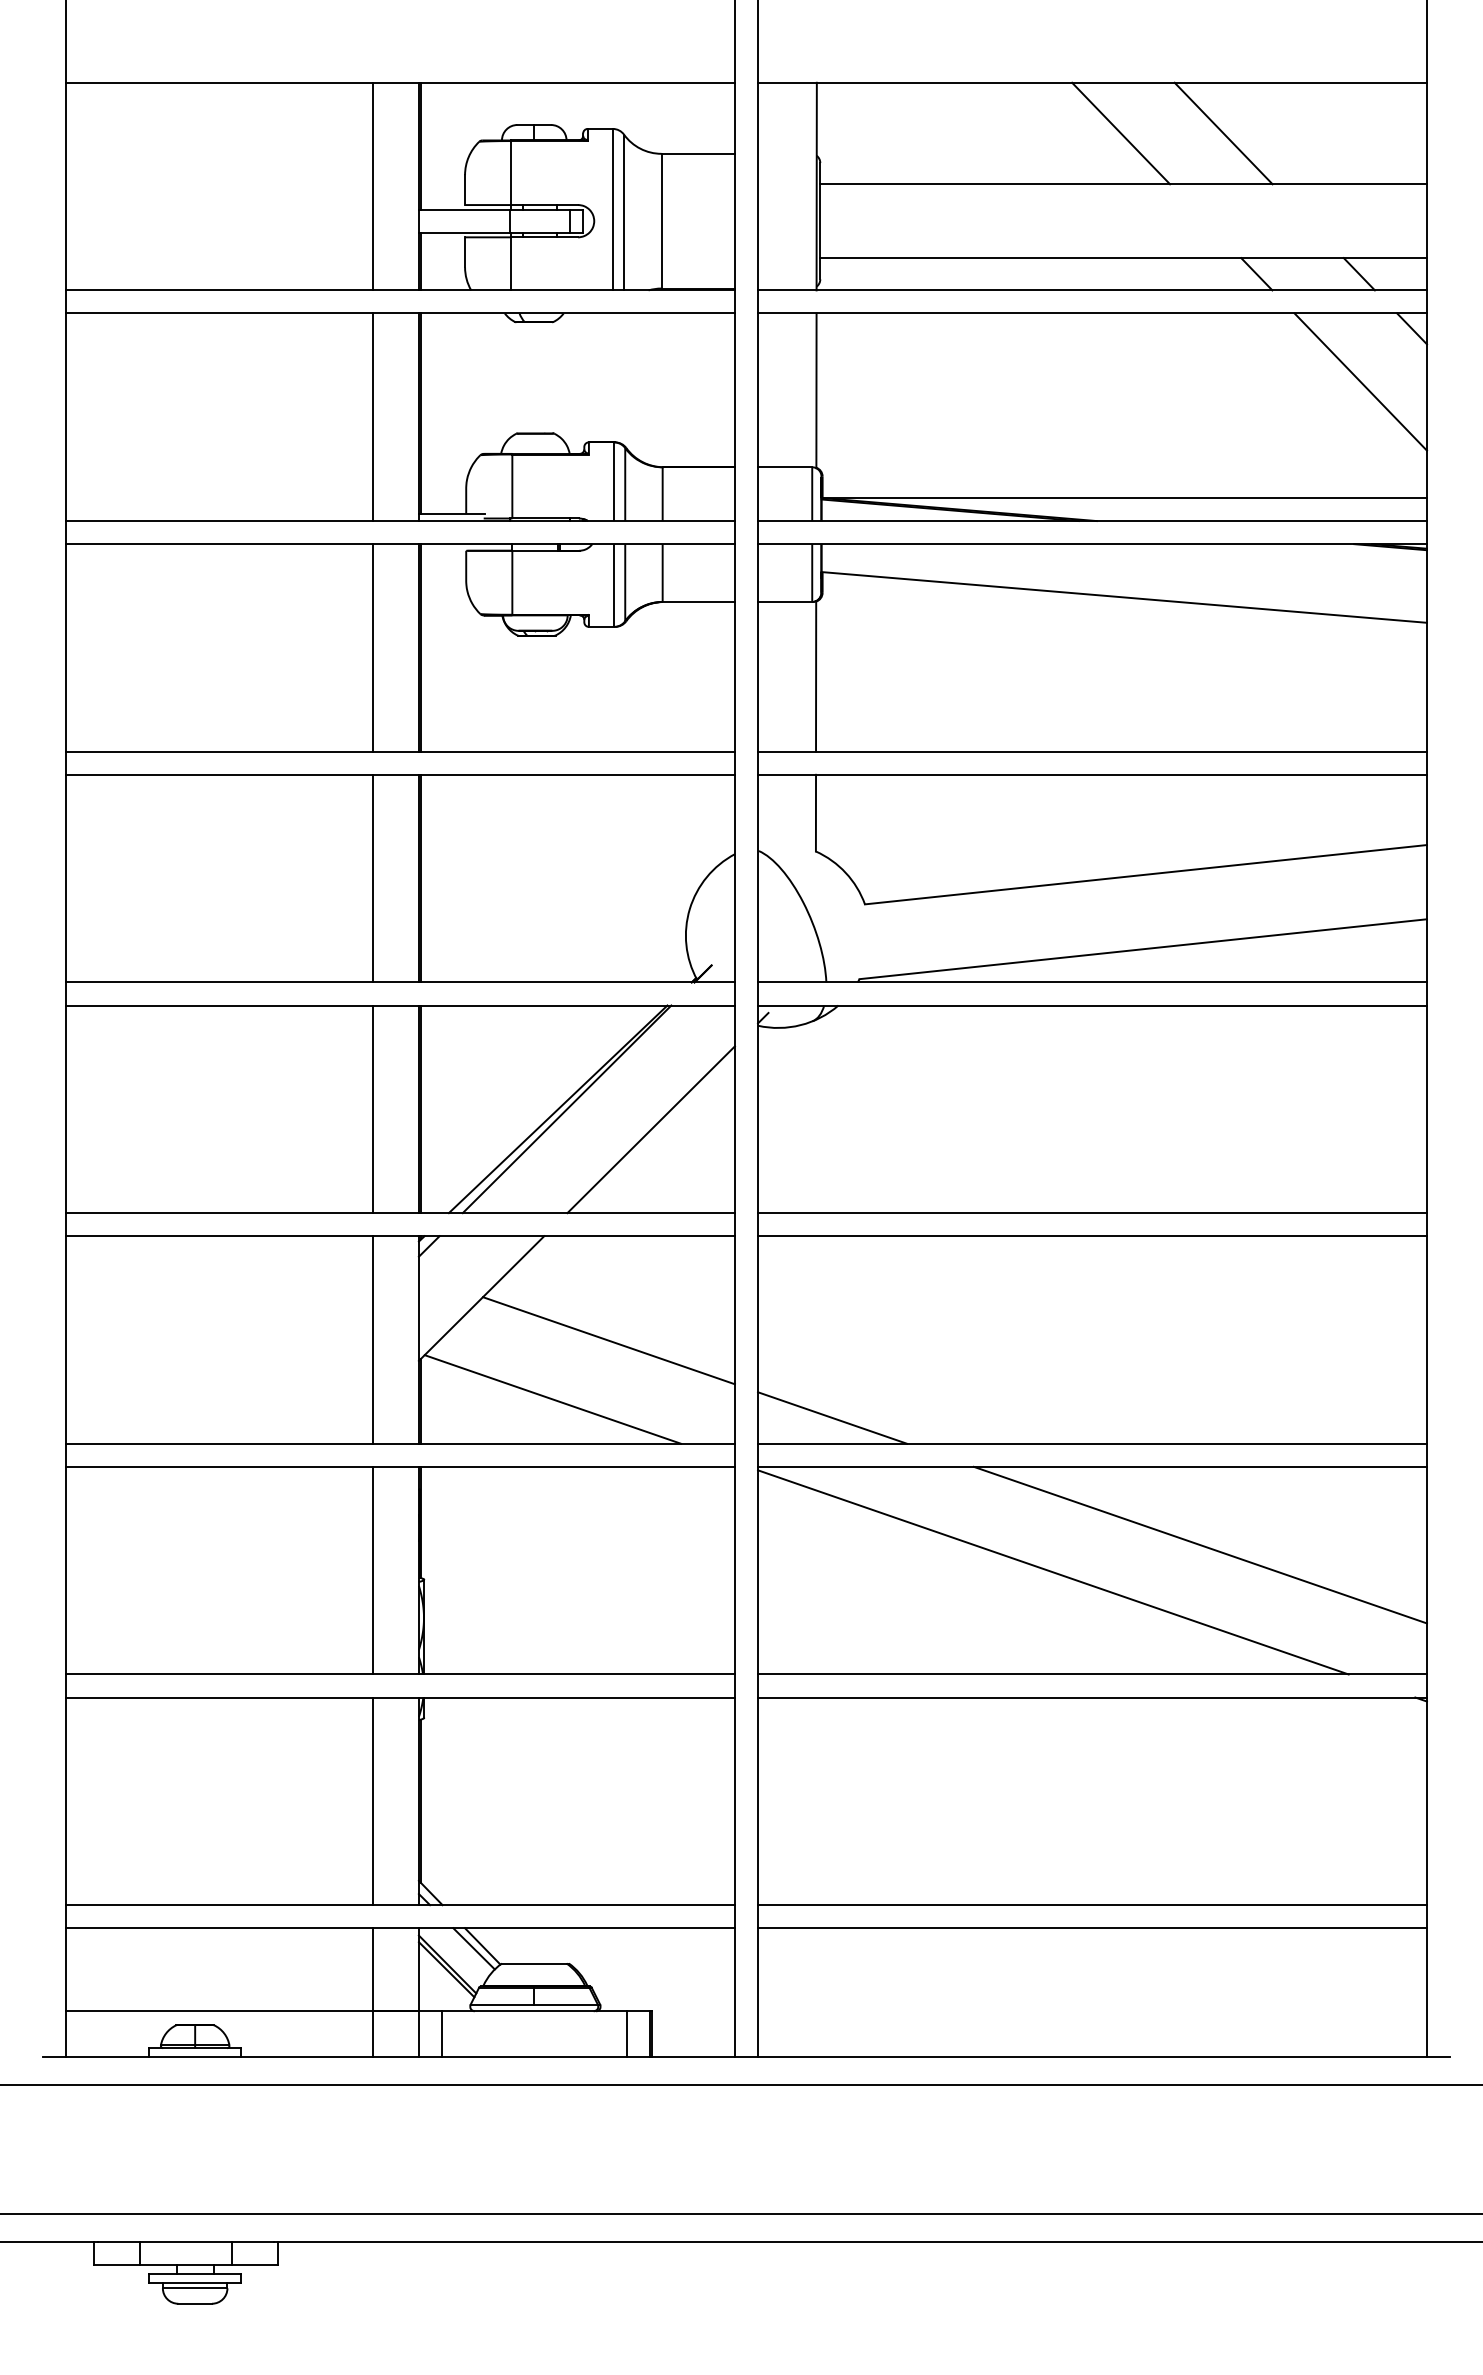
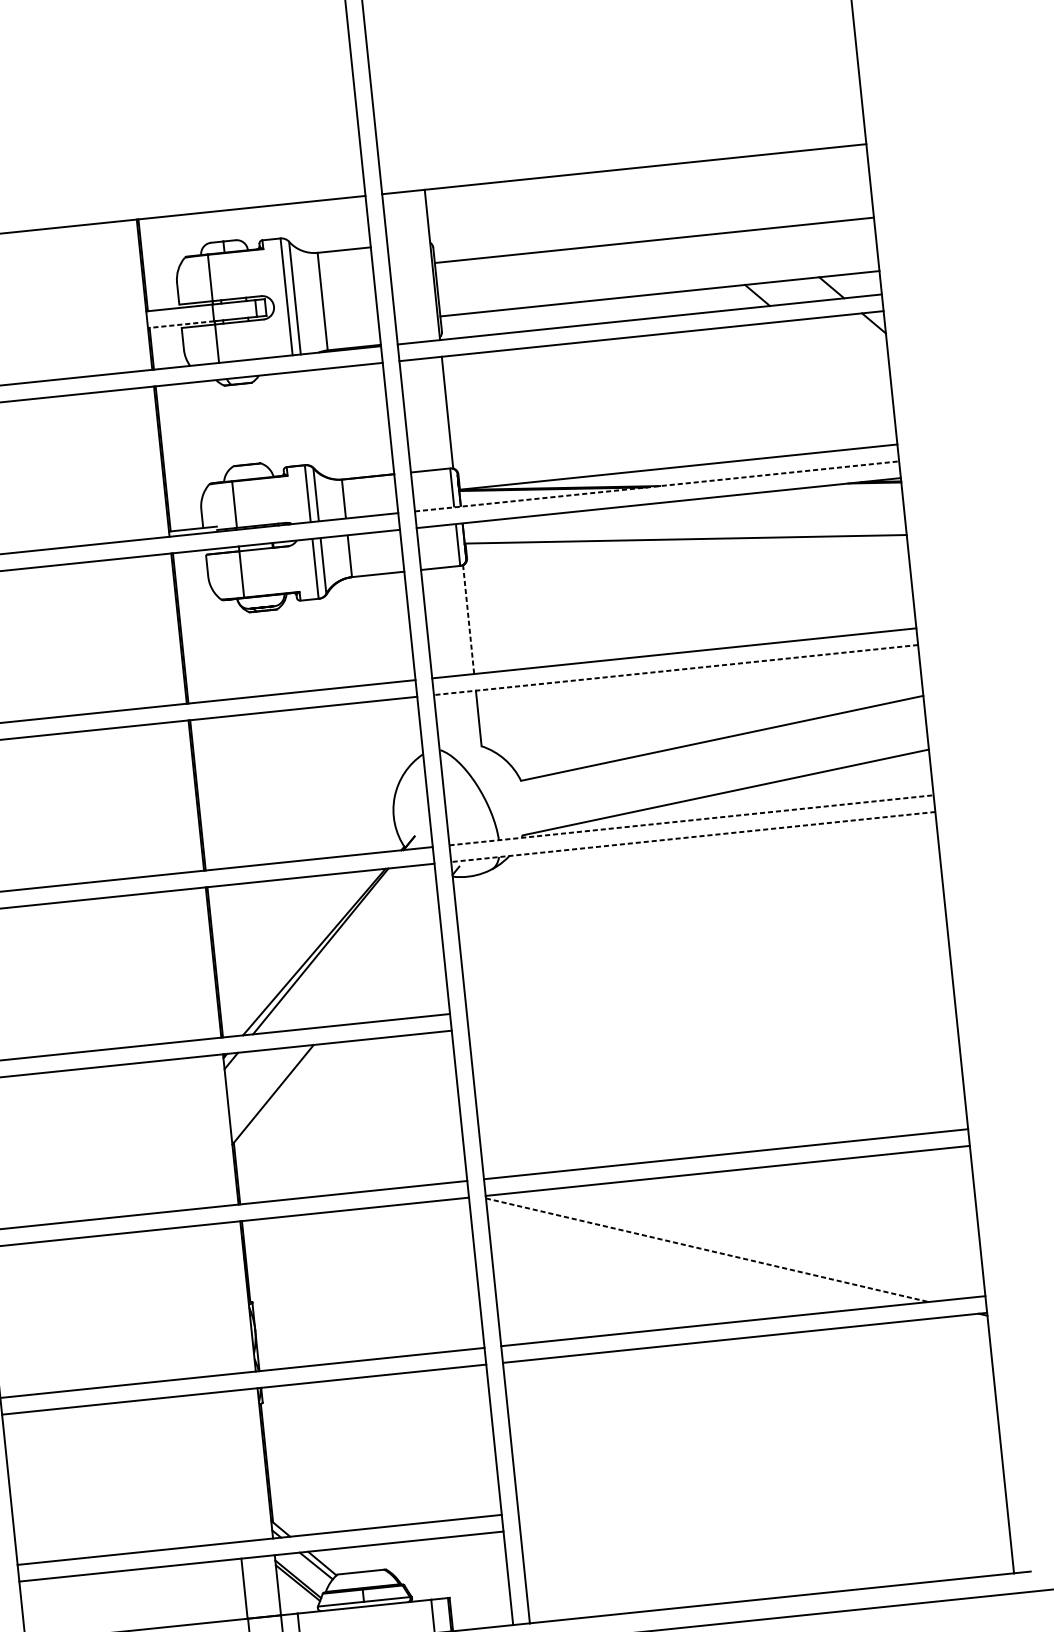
line: (1121, 133) -> (649, 203), removed
line: (1223, 133) -> (722, 196), removed
line: (372, 186) -> (110, 298), removed
line: (464, 232) -> (180, 324), solid -> dashed
line: (1360, 381) -> (840, 365), removed
line: (372, 417) -> (128, 465), removed
line: (1093, 521) -> (657, 486), solid -> dashed
line: (372, 647) -> (145, 631), removed
line: (816, 676) -> (468, 619), solid -> dashed
line: (1092, 774) -> (676, 669), solid -> dashed
line: (372, 878) -> (162, 798), removed
line: (1093, 982) -> (692, 820), solid -> dashed
line: (1092, 1005) -> (693, 837), solid -> dashed
line: (372, 1109) -> (179, 966), removed
line: (650, 1129) -> (382, 959), removed
line: (1092, 1213) -> (708, 987), removed
line: (1092, 1236) -> (710, 1004), removed
line: (372, 1339) -> (197, 1132), removed
line: (608, 1340) -> (368, 1115), removed
line: (552, 1399) -> (331, 1162), removed
line: (832, 1417) -> (535, 1154), removed
line: (1199, 1544) -> (811, 1219), removed
line: (372, 1570) -> (214, 1299), removed
line: (1053, 1572) -> (707, 1250), solid -> dashed
line: (372, 1801) -> (231, 1466), removed
line: (1092, 1905) -> (760, 1488), removed
line: (1092, 1928) -> (762, 1505), removed

